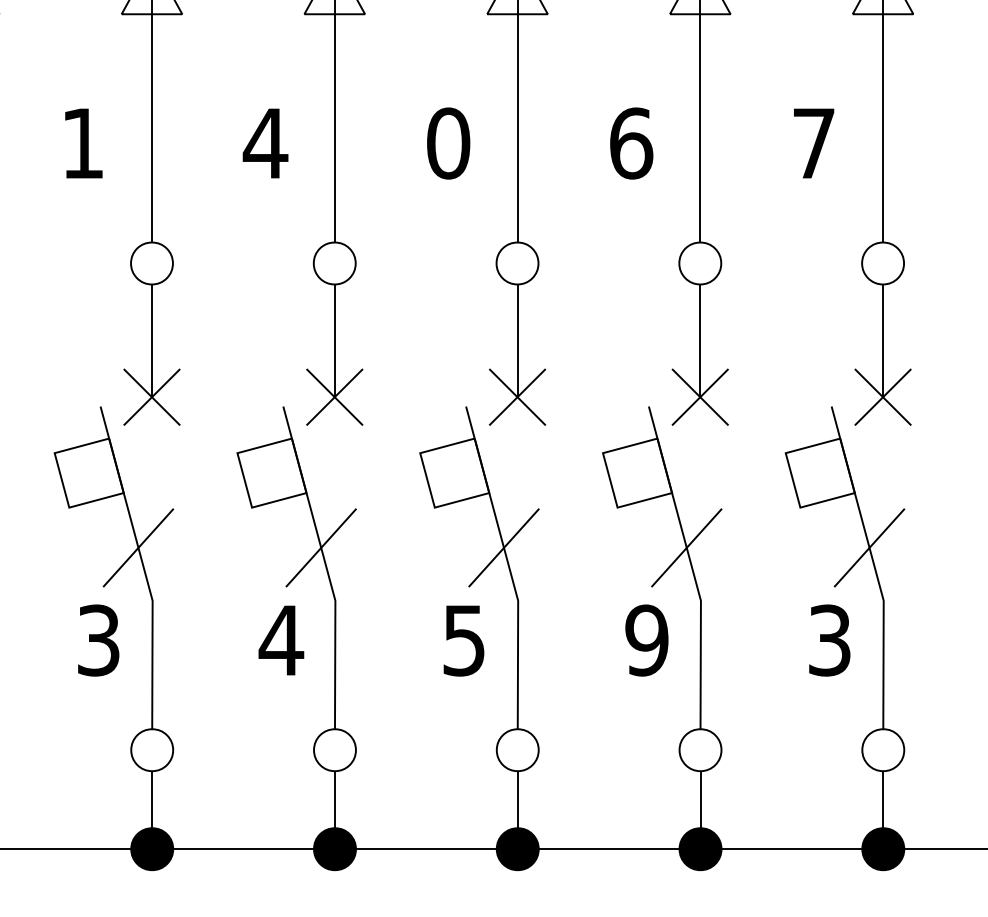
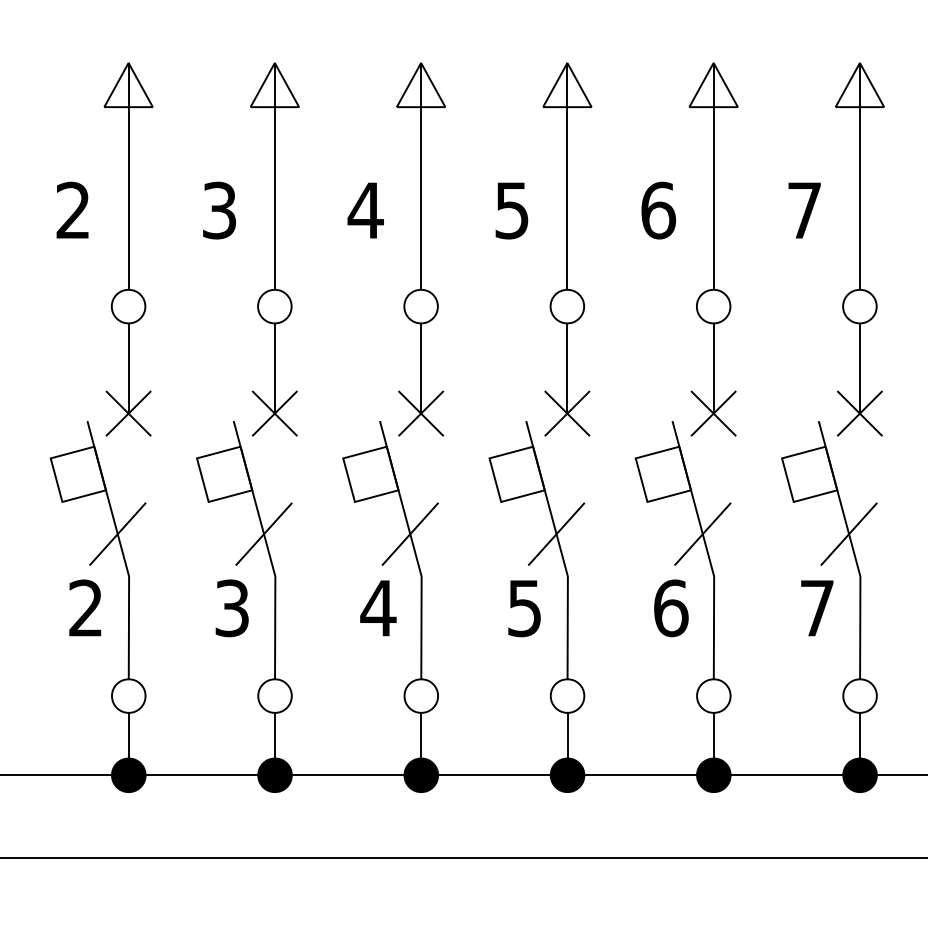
text: (82, 143) -> (219, 210), 1 -> 3
text: (448, 143) -> (512, 210), 0 -> 5
text: (646, 640) -> (670, 608), 9 -> 6
text: (828, 640) -> (816, 608), 3 -> 7

